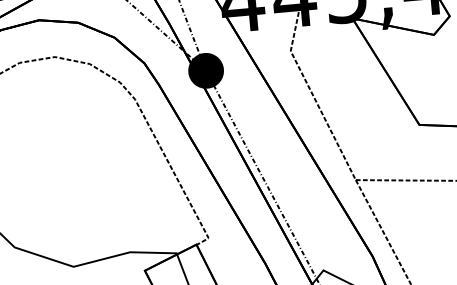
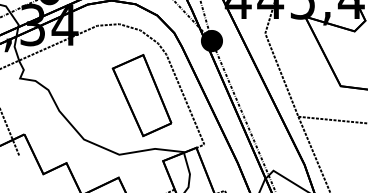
part: (100, 168) -> (141, 95), added

